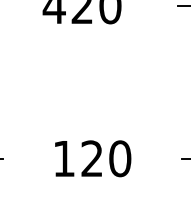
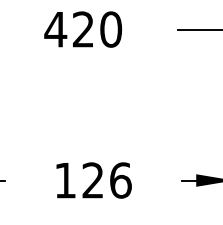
text: (119, 158) -> (120, 180), 120 -> 126

